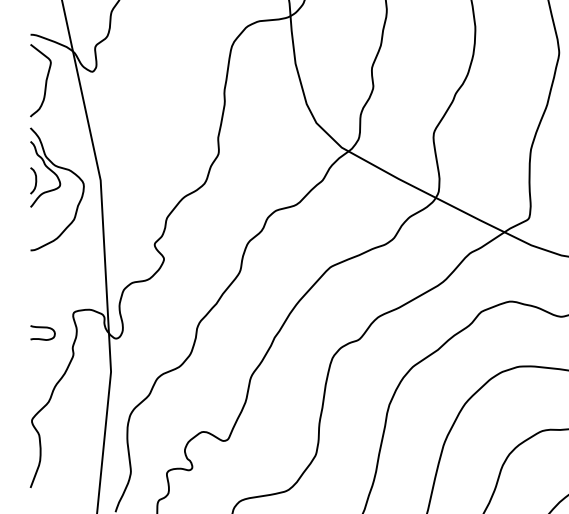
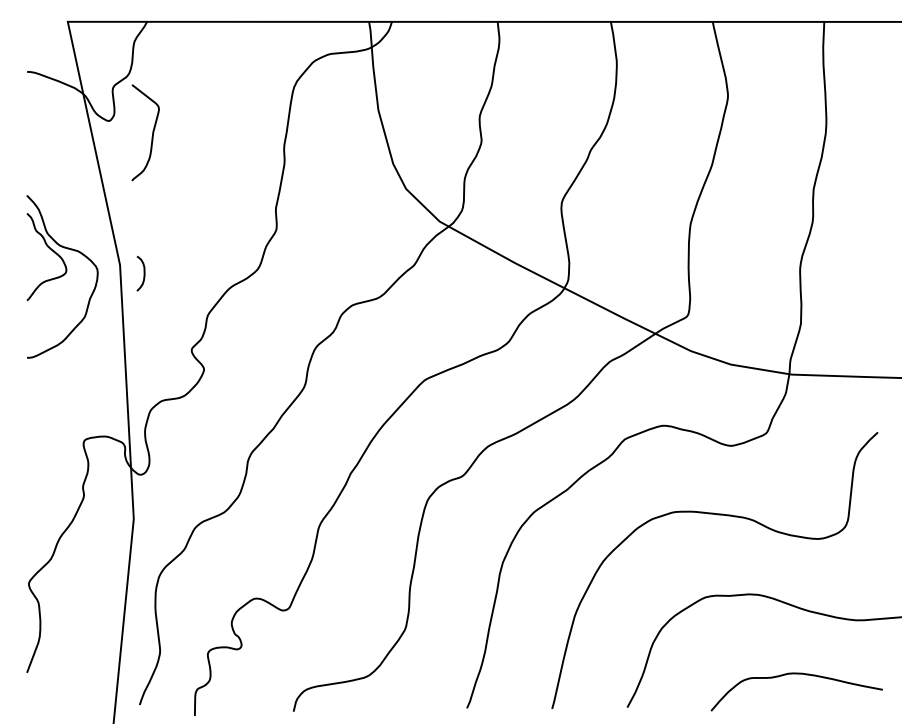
curve: (45, 80) -> (152, 132), moved
curve: (35, 180) -> (143, 273), moved
curve: (42, 327) -> (43, 460), removed

